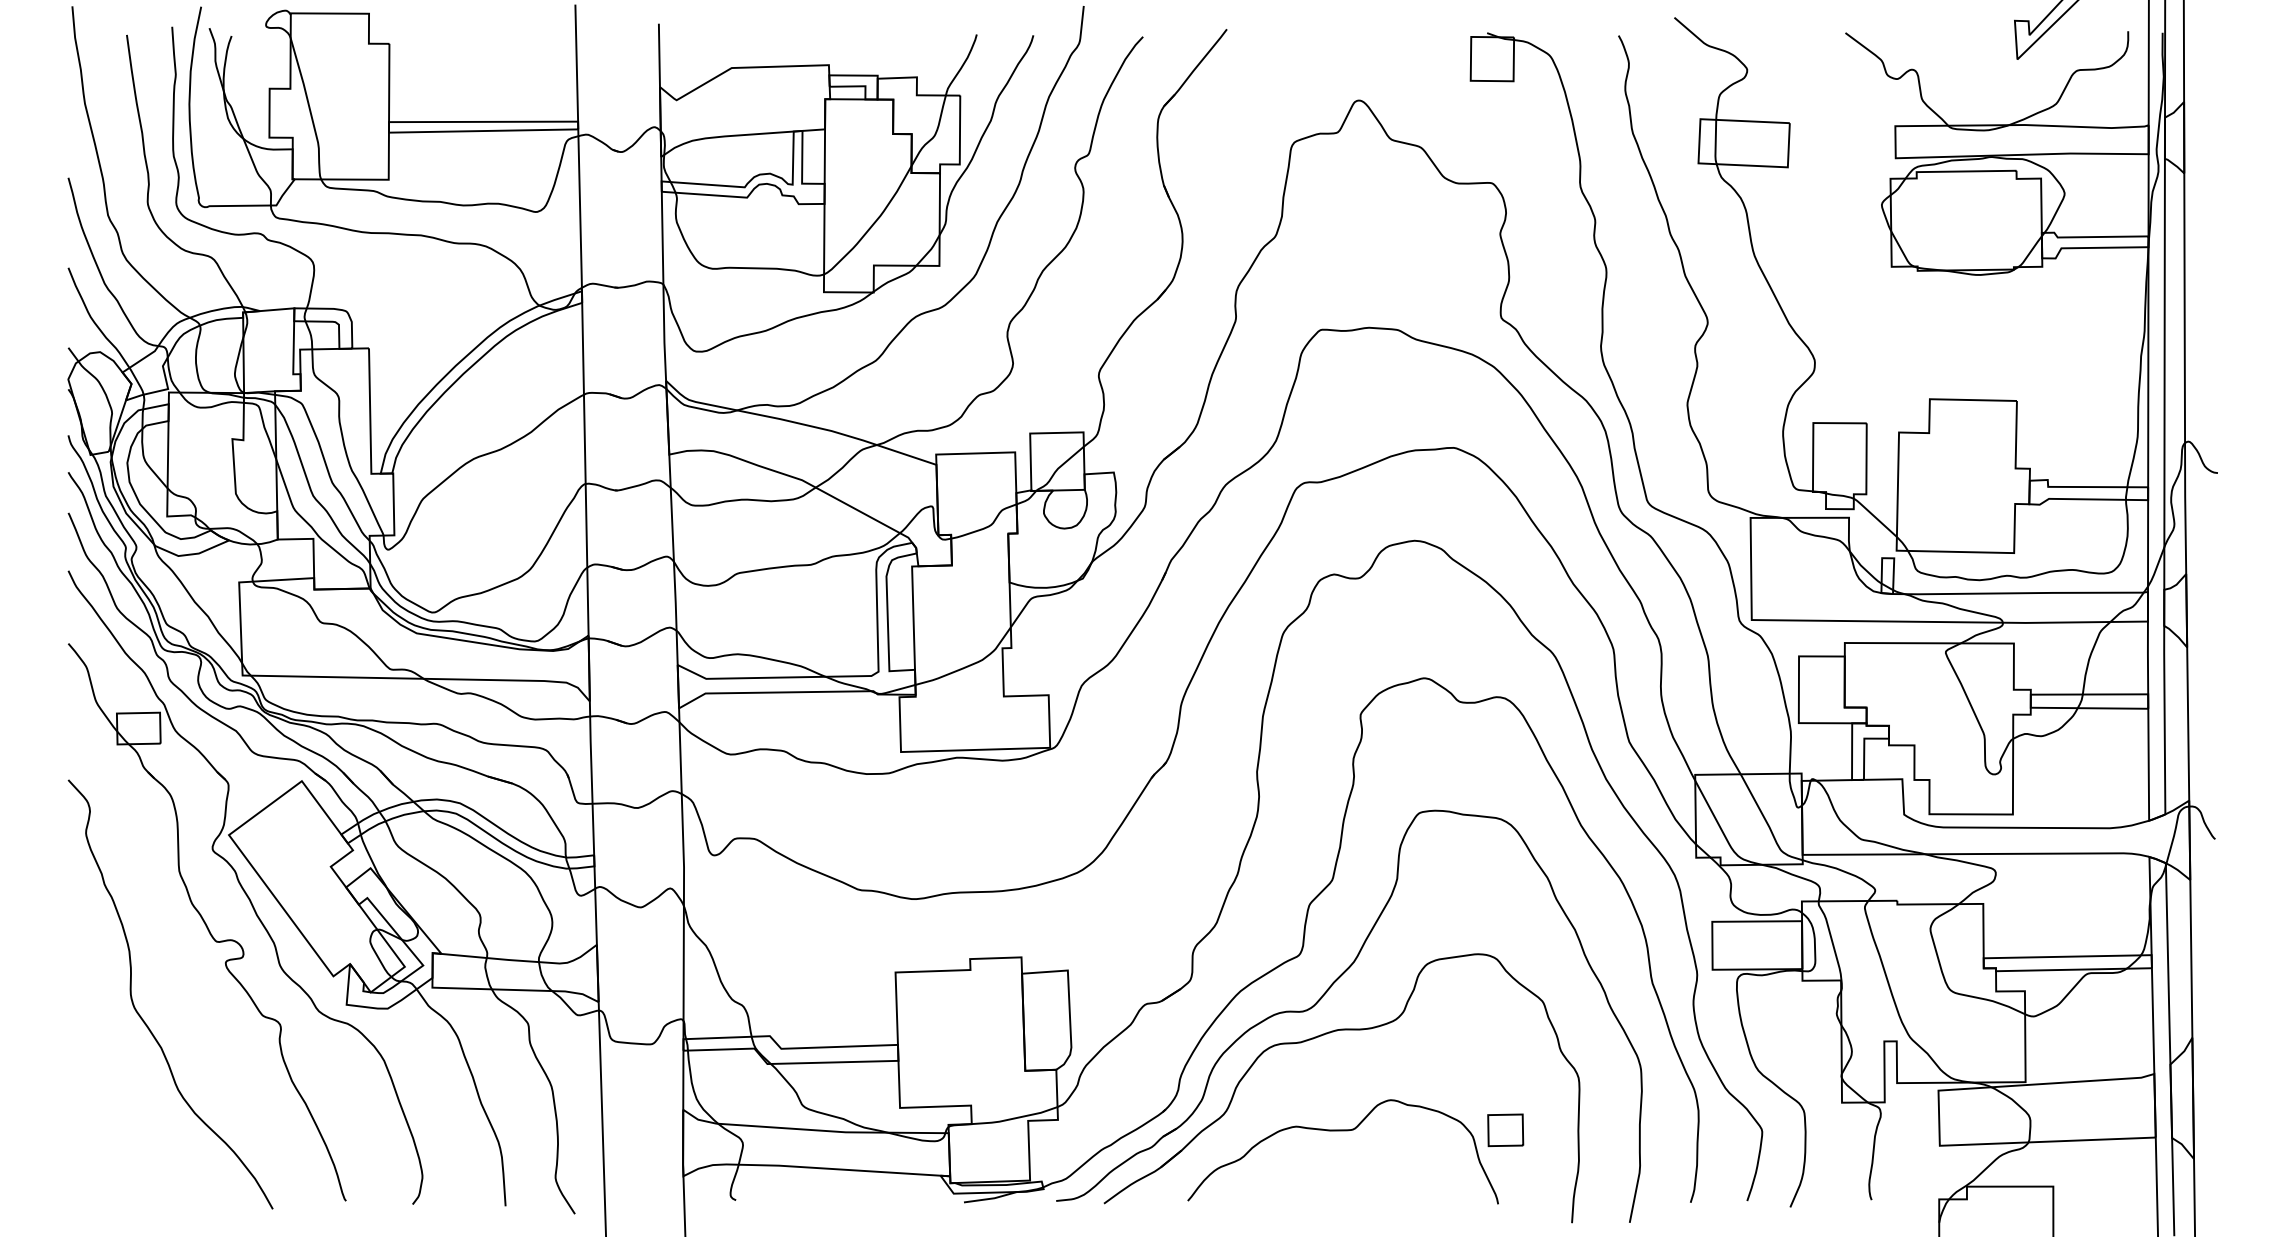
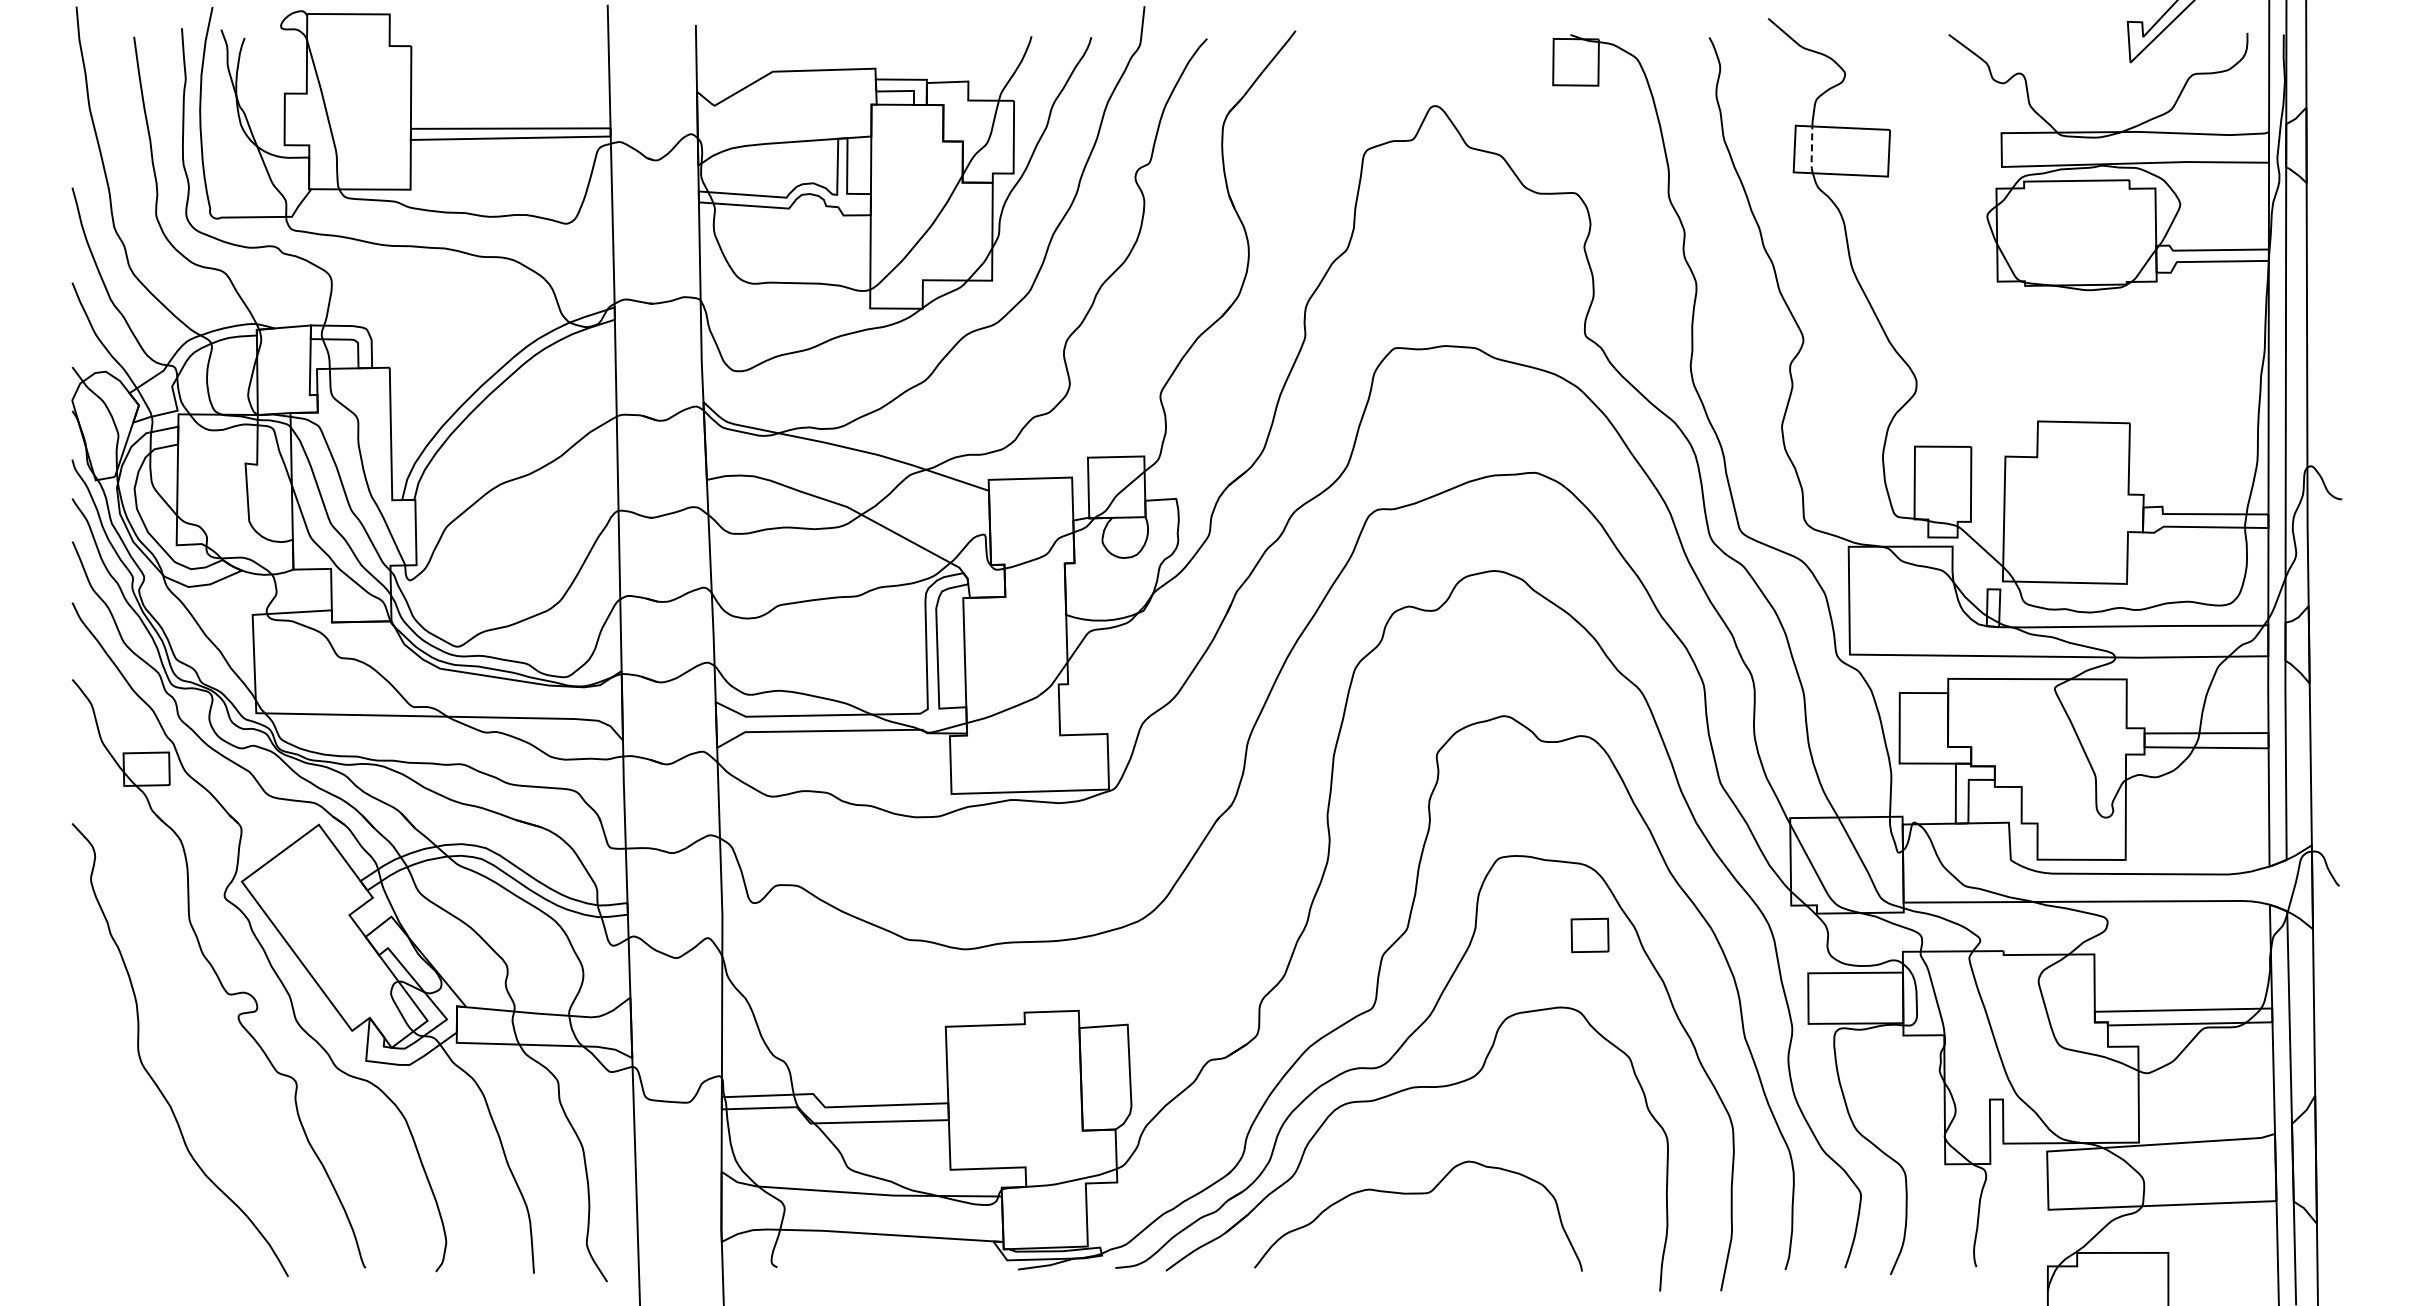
line: (1715, 143) -> (1811, 151), solid -> dashed
part: (1505, 1130) -> (1589, 935), moved

